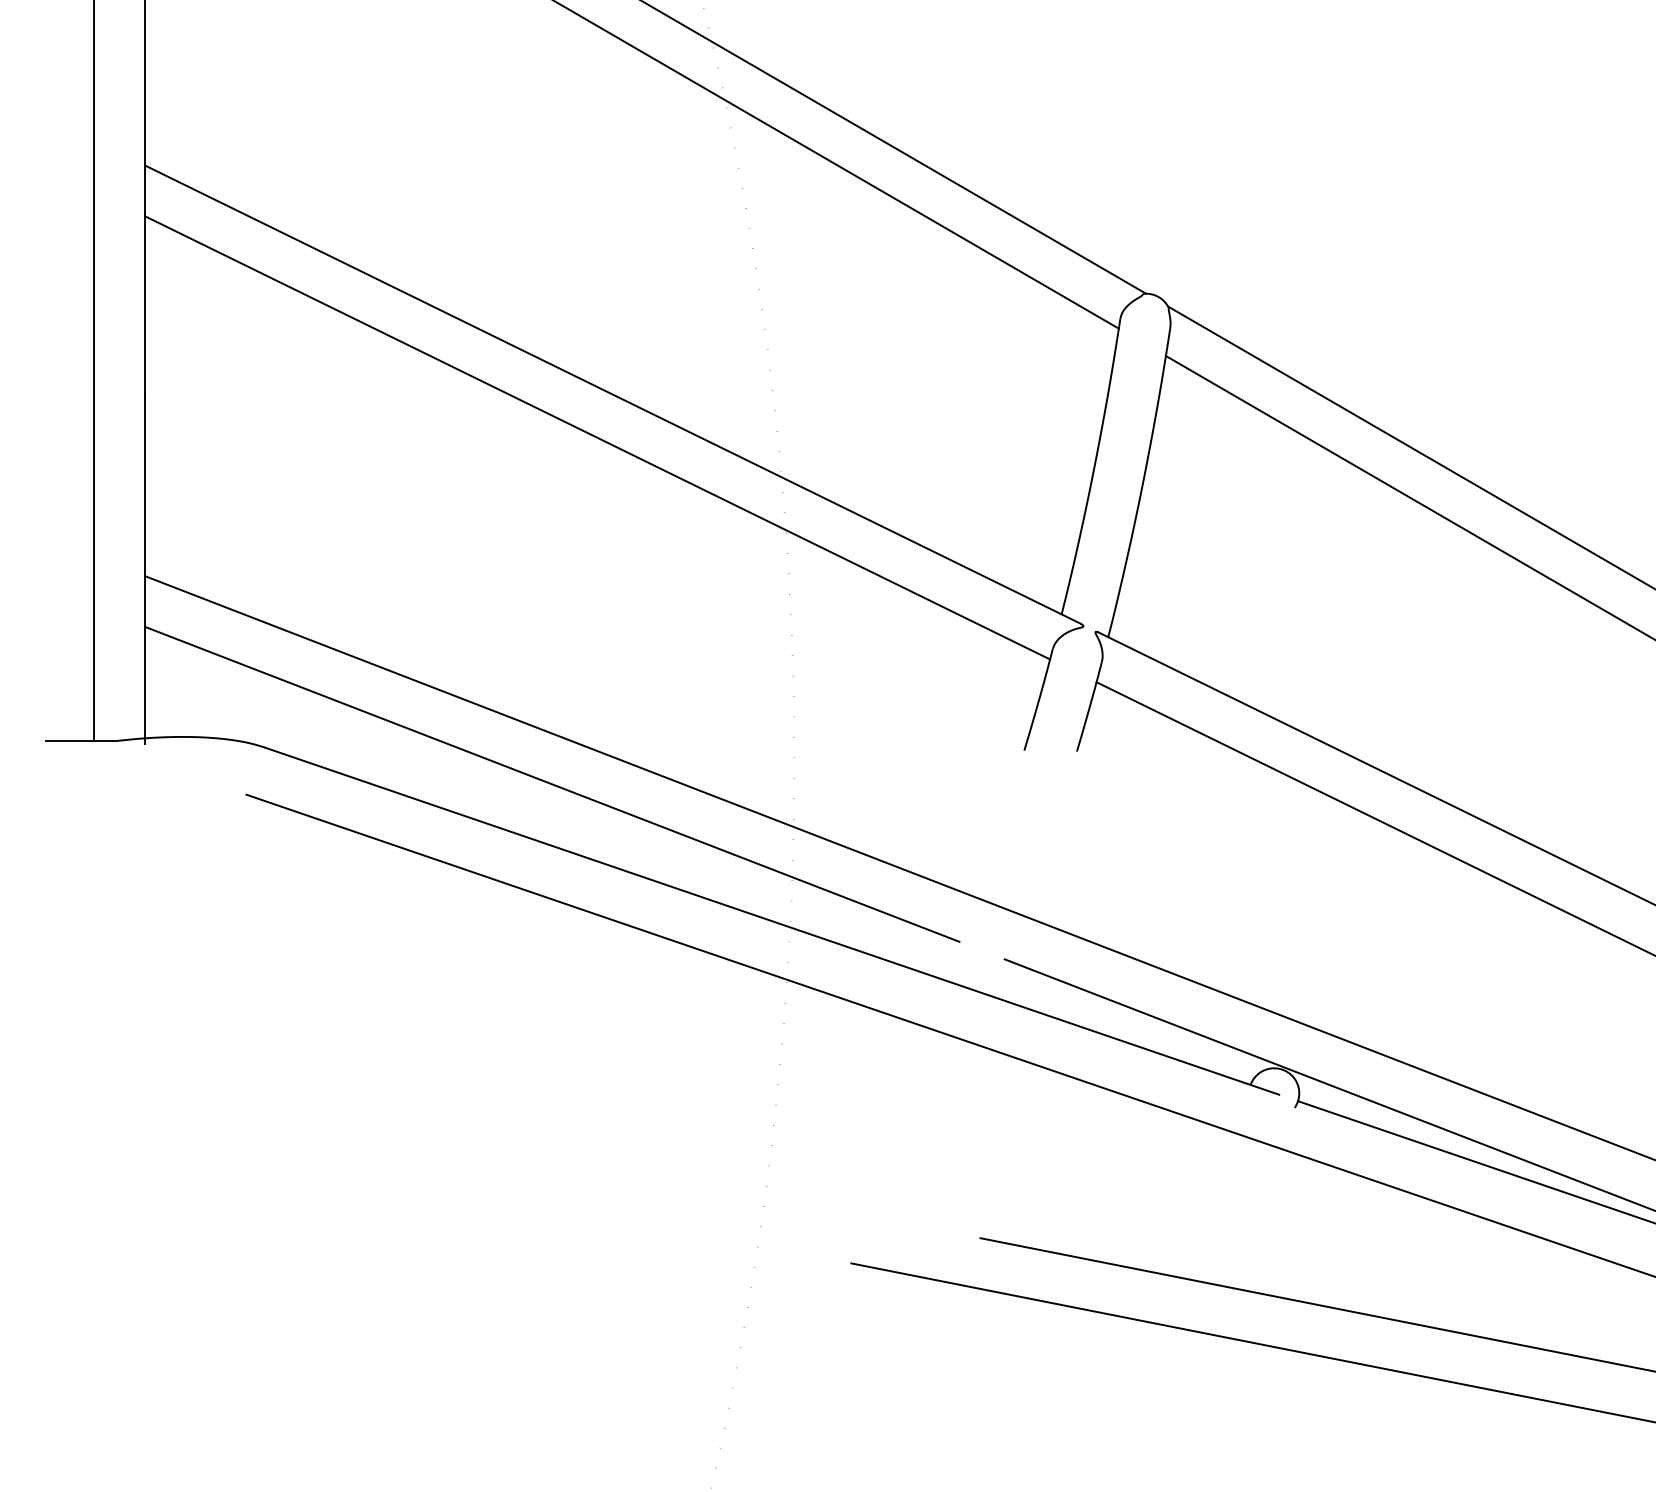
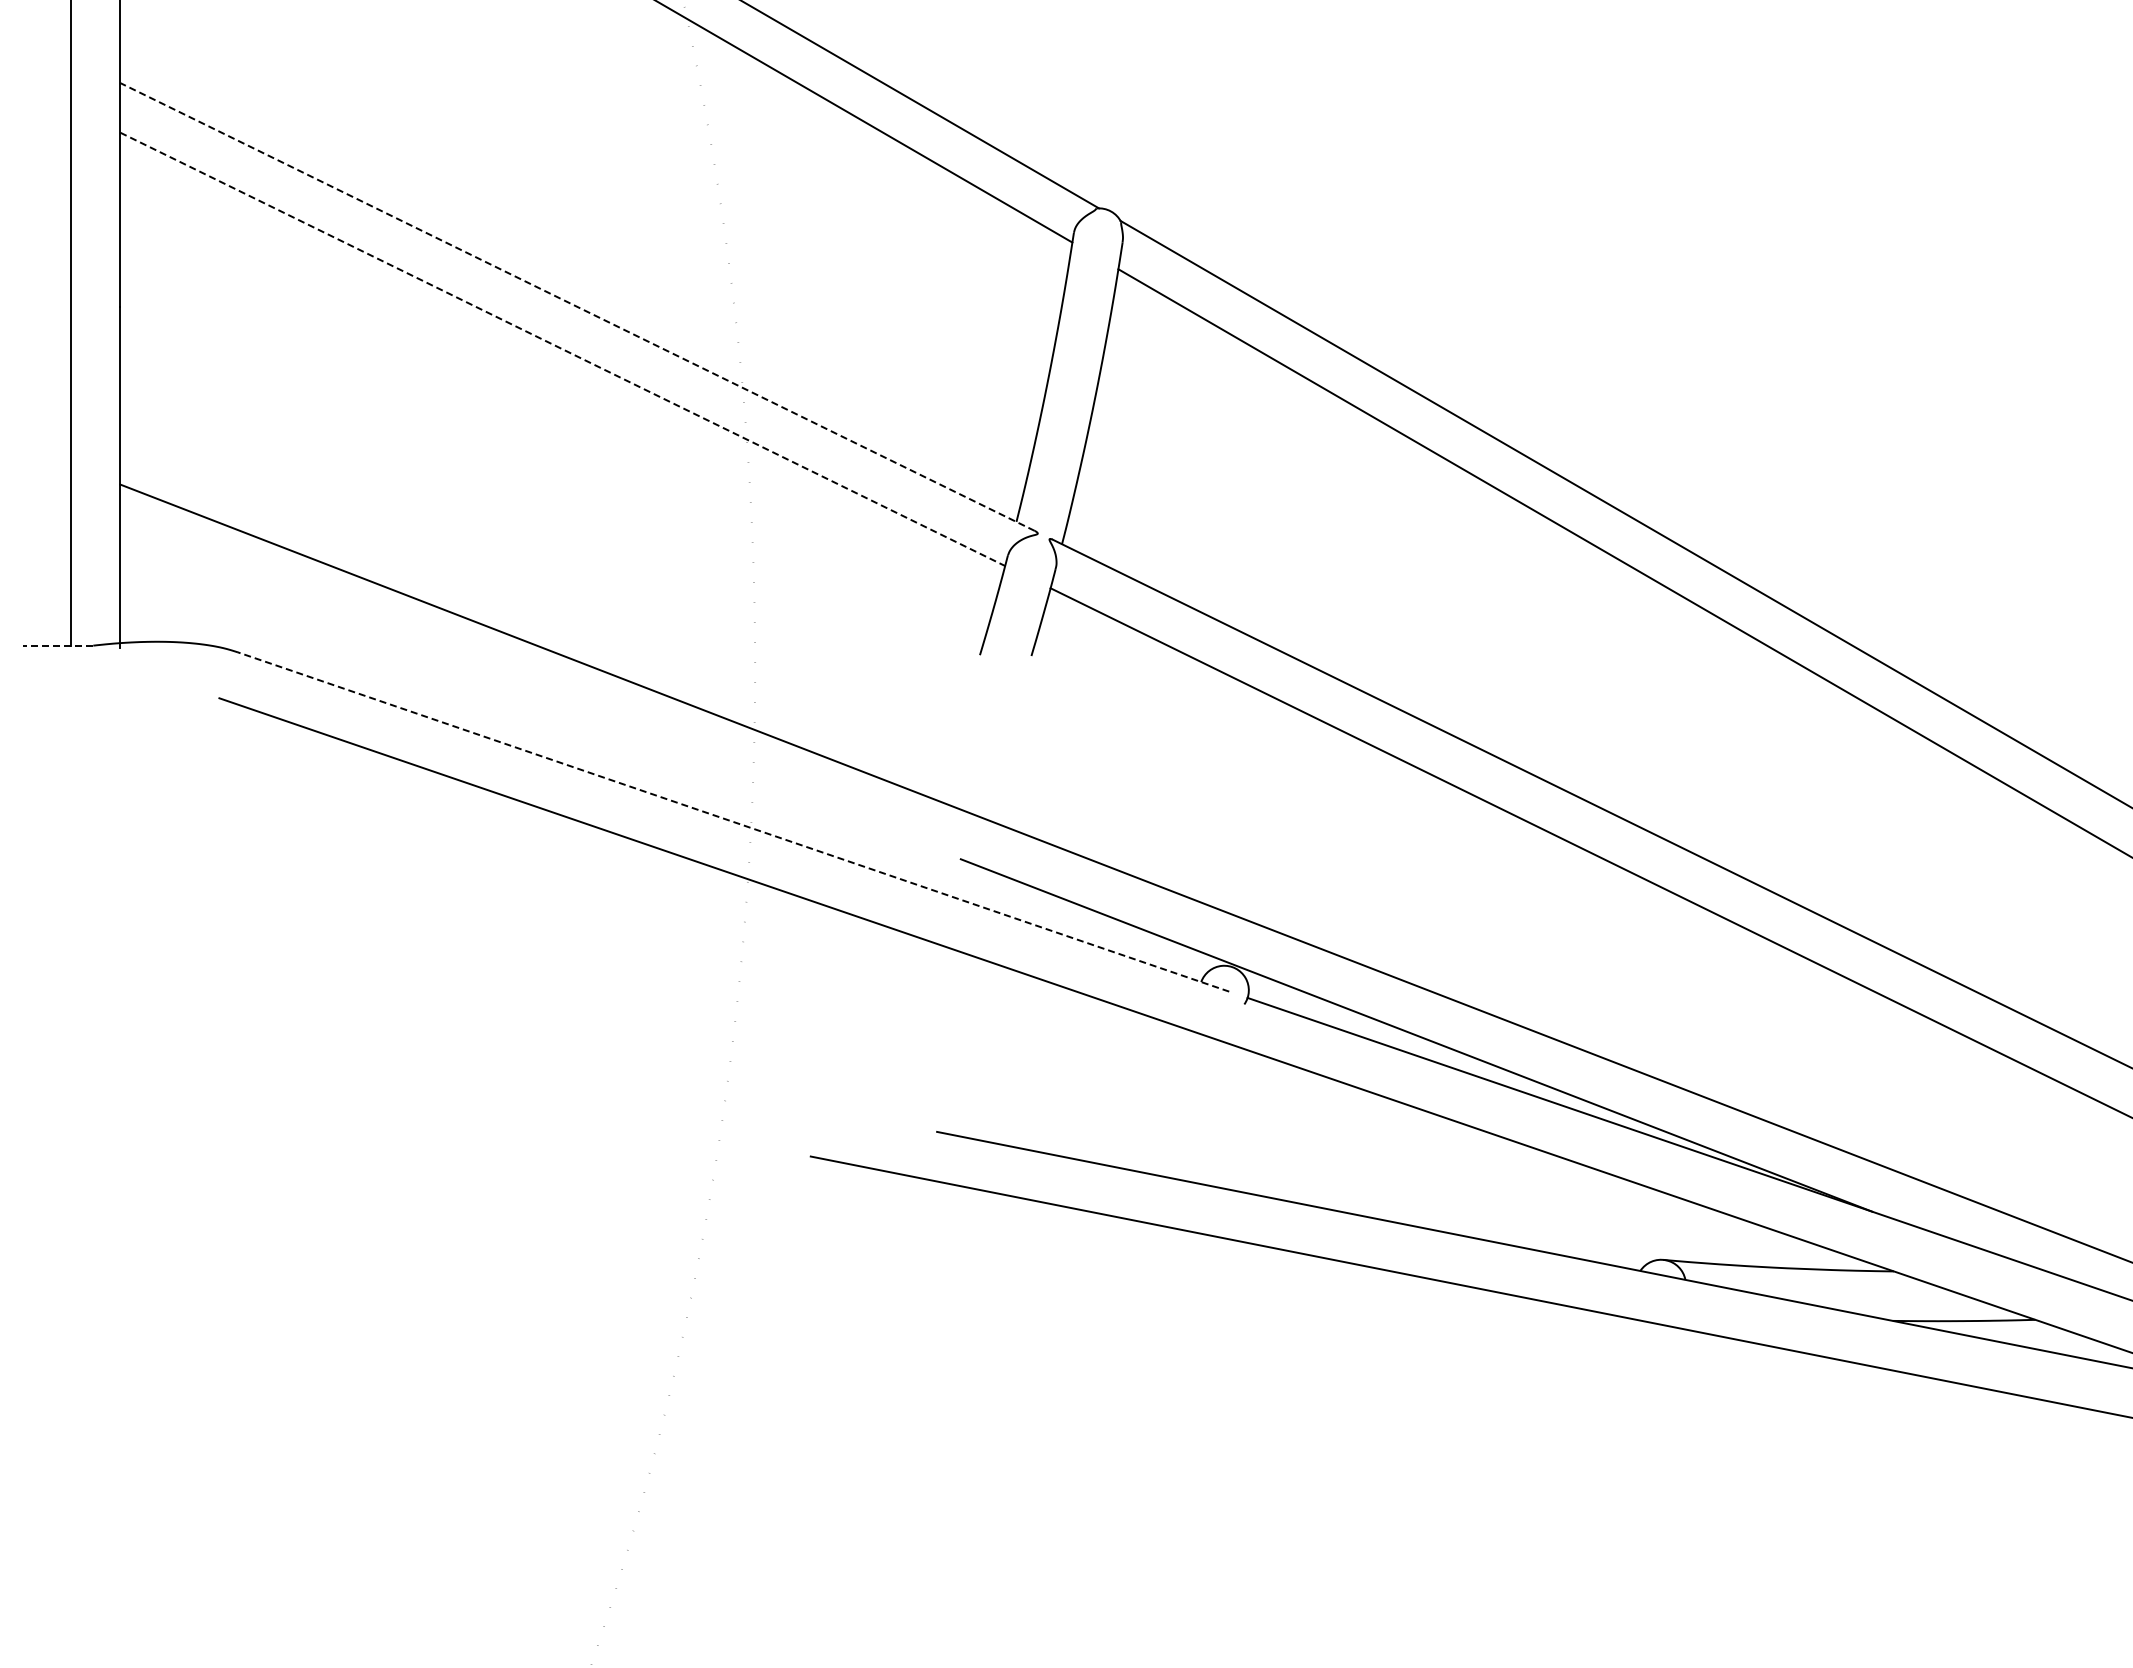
line: (612, 394) -> (577, 306), solid -> dashed
line: (597, 438) -> (562, 349), solid -> dashed
line: (80, 740) -> (57, 645), solid -> dashed
line: (552, 784) -> (518, 688), removed
line: (772, 920) -> (733, 821), solid -> dashed

